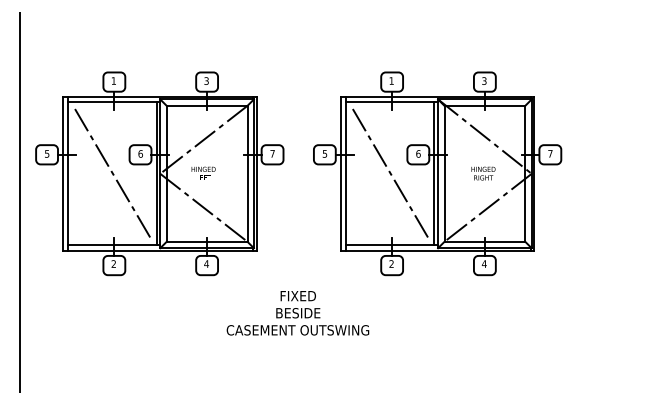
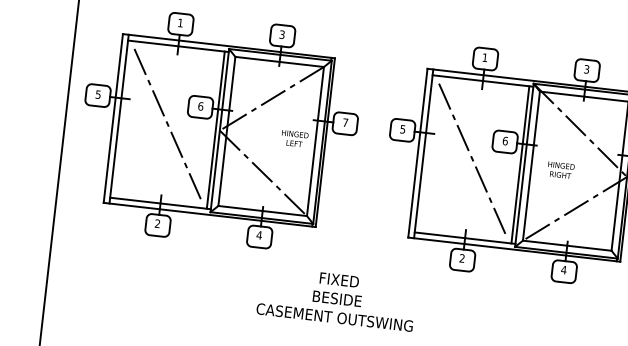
text: (203, 172) -> (294, 137), moved
text: (483, 173) -> (560, 170), moved
text: (297, 313) -> (336, 299), moved

